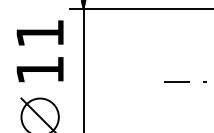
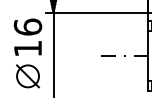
text: (39, 32) -> (27, 26), 11 -> 16

